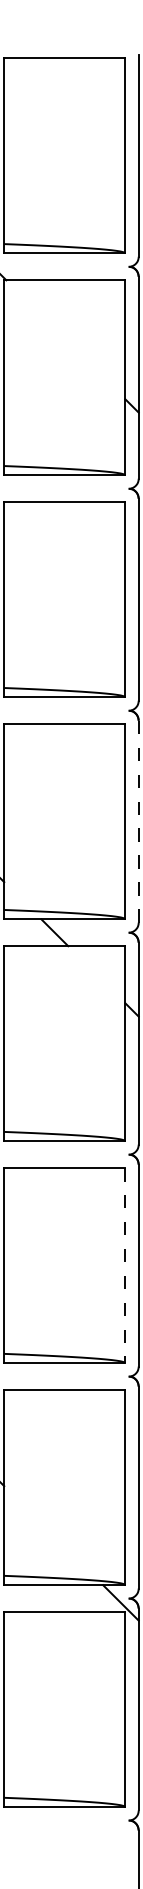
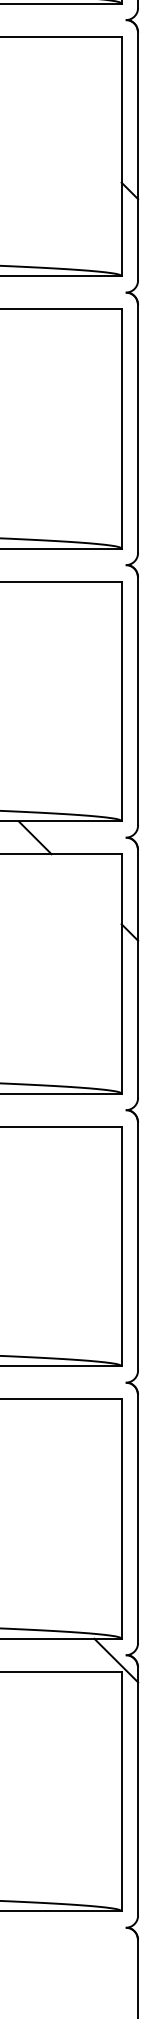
line: (138, 821) -> (137, 701), dashed -> solid
line: (125, 1265) -> (121, 1246), dashed -> solid

